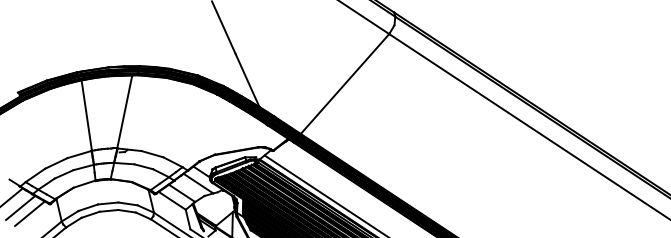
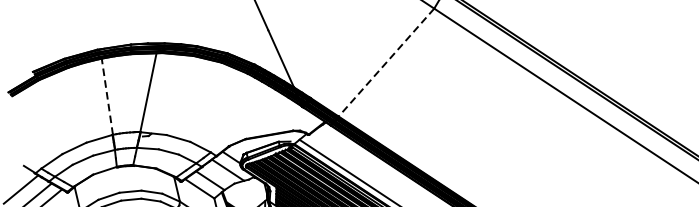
line: (345, 84) -> (386, 63), solid -> dashed
line: (86, 115) -> (107, 96), solid -> dashed

